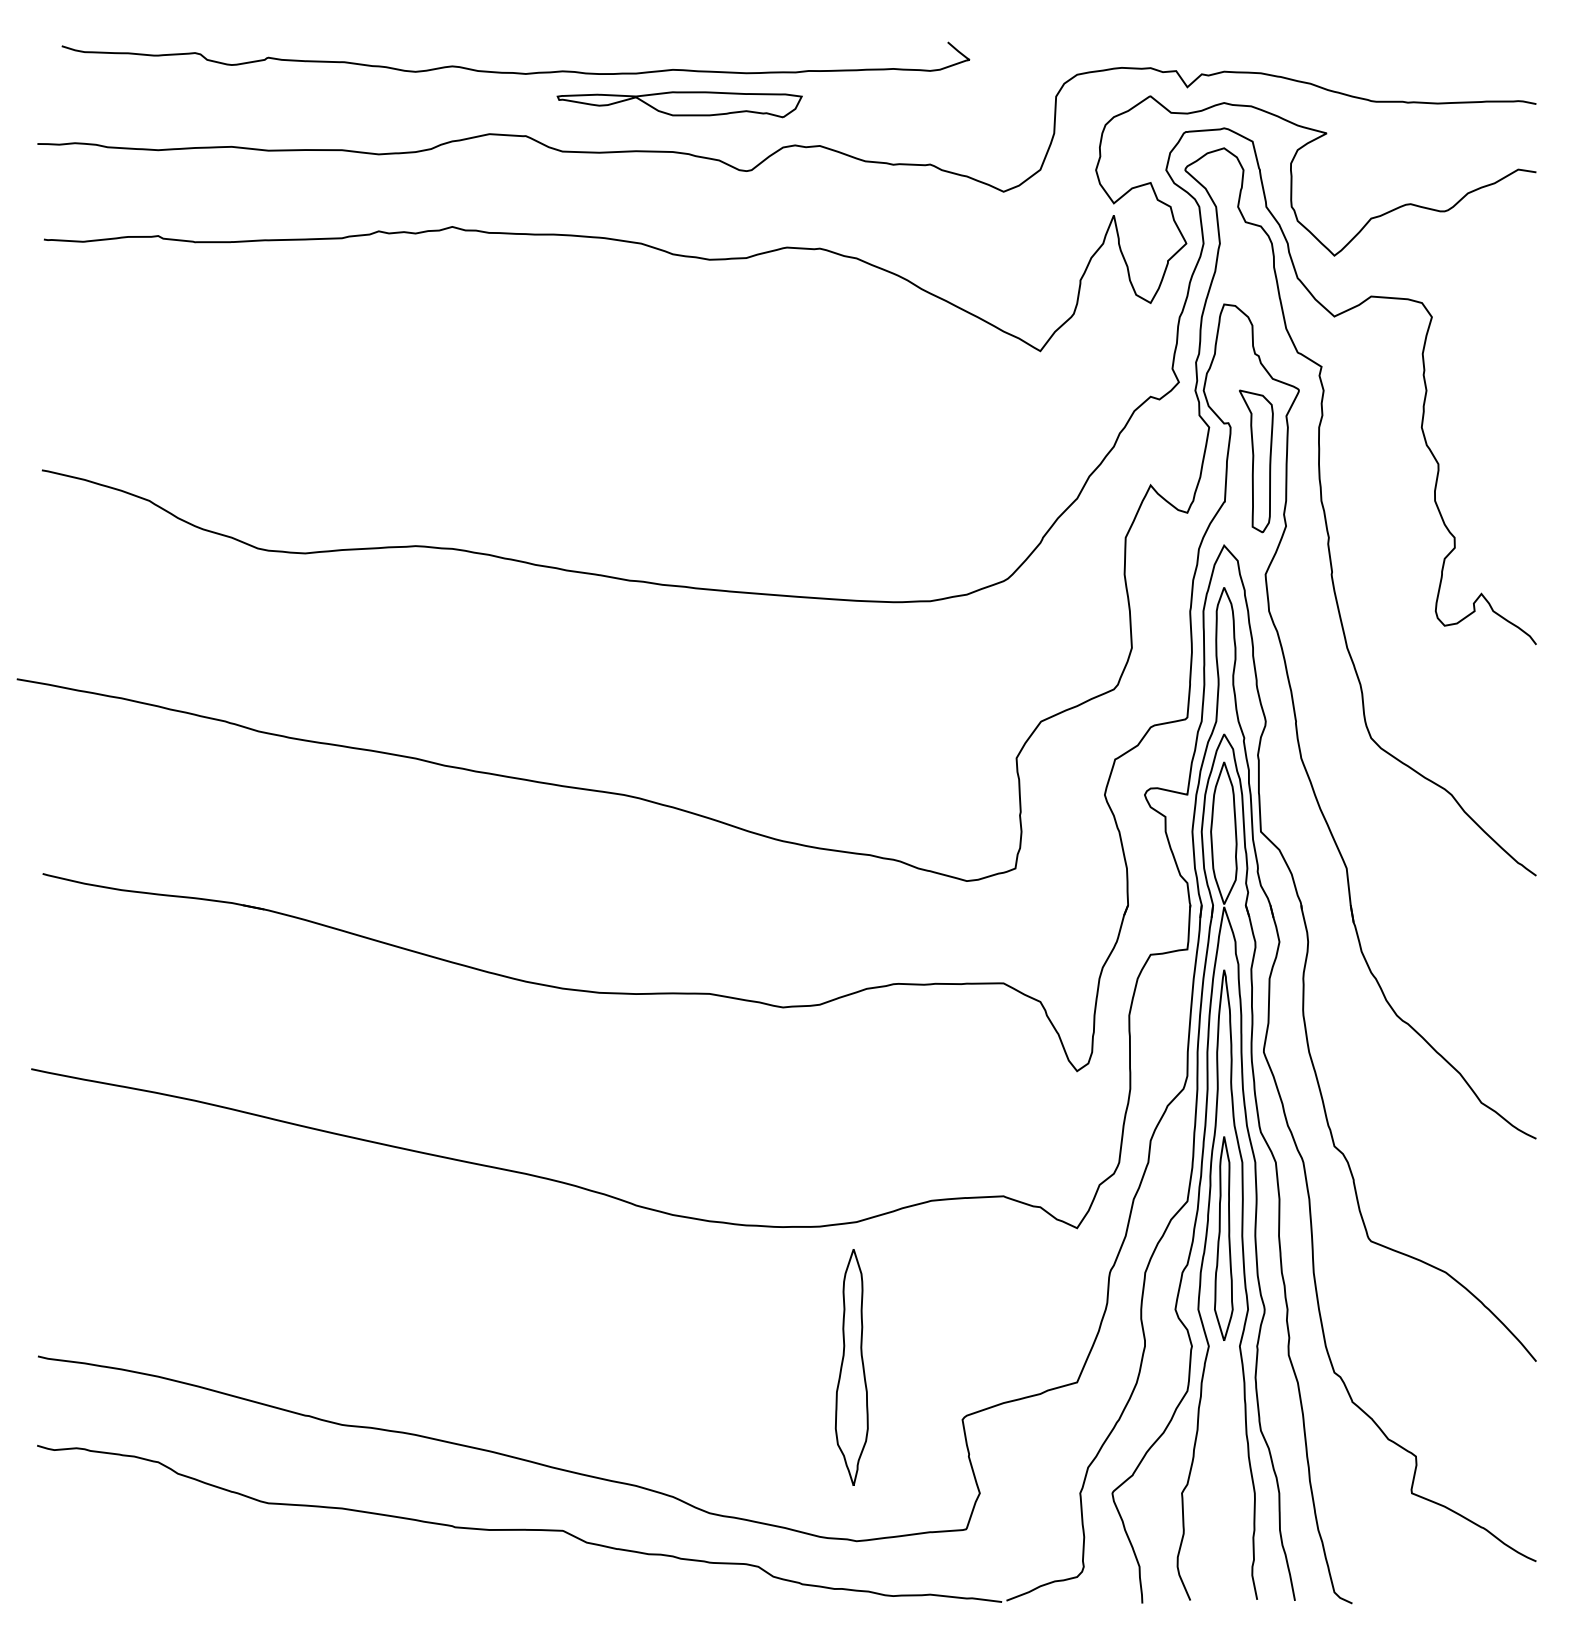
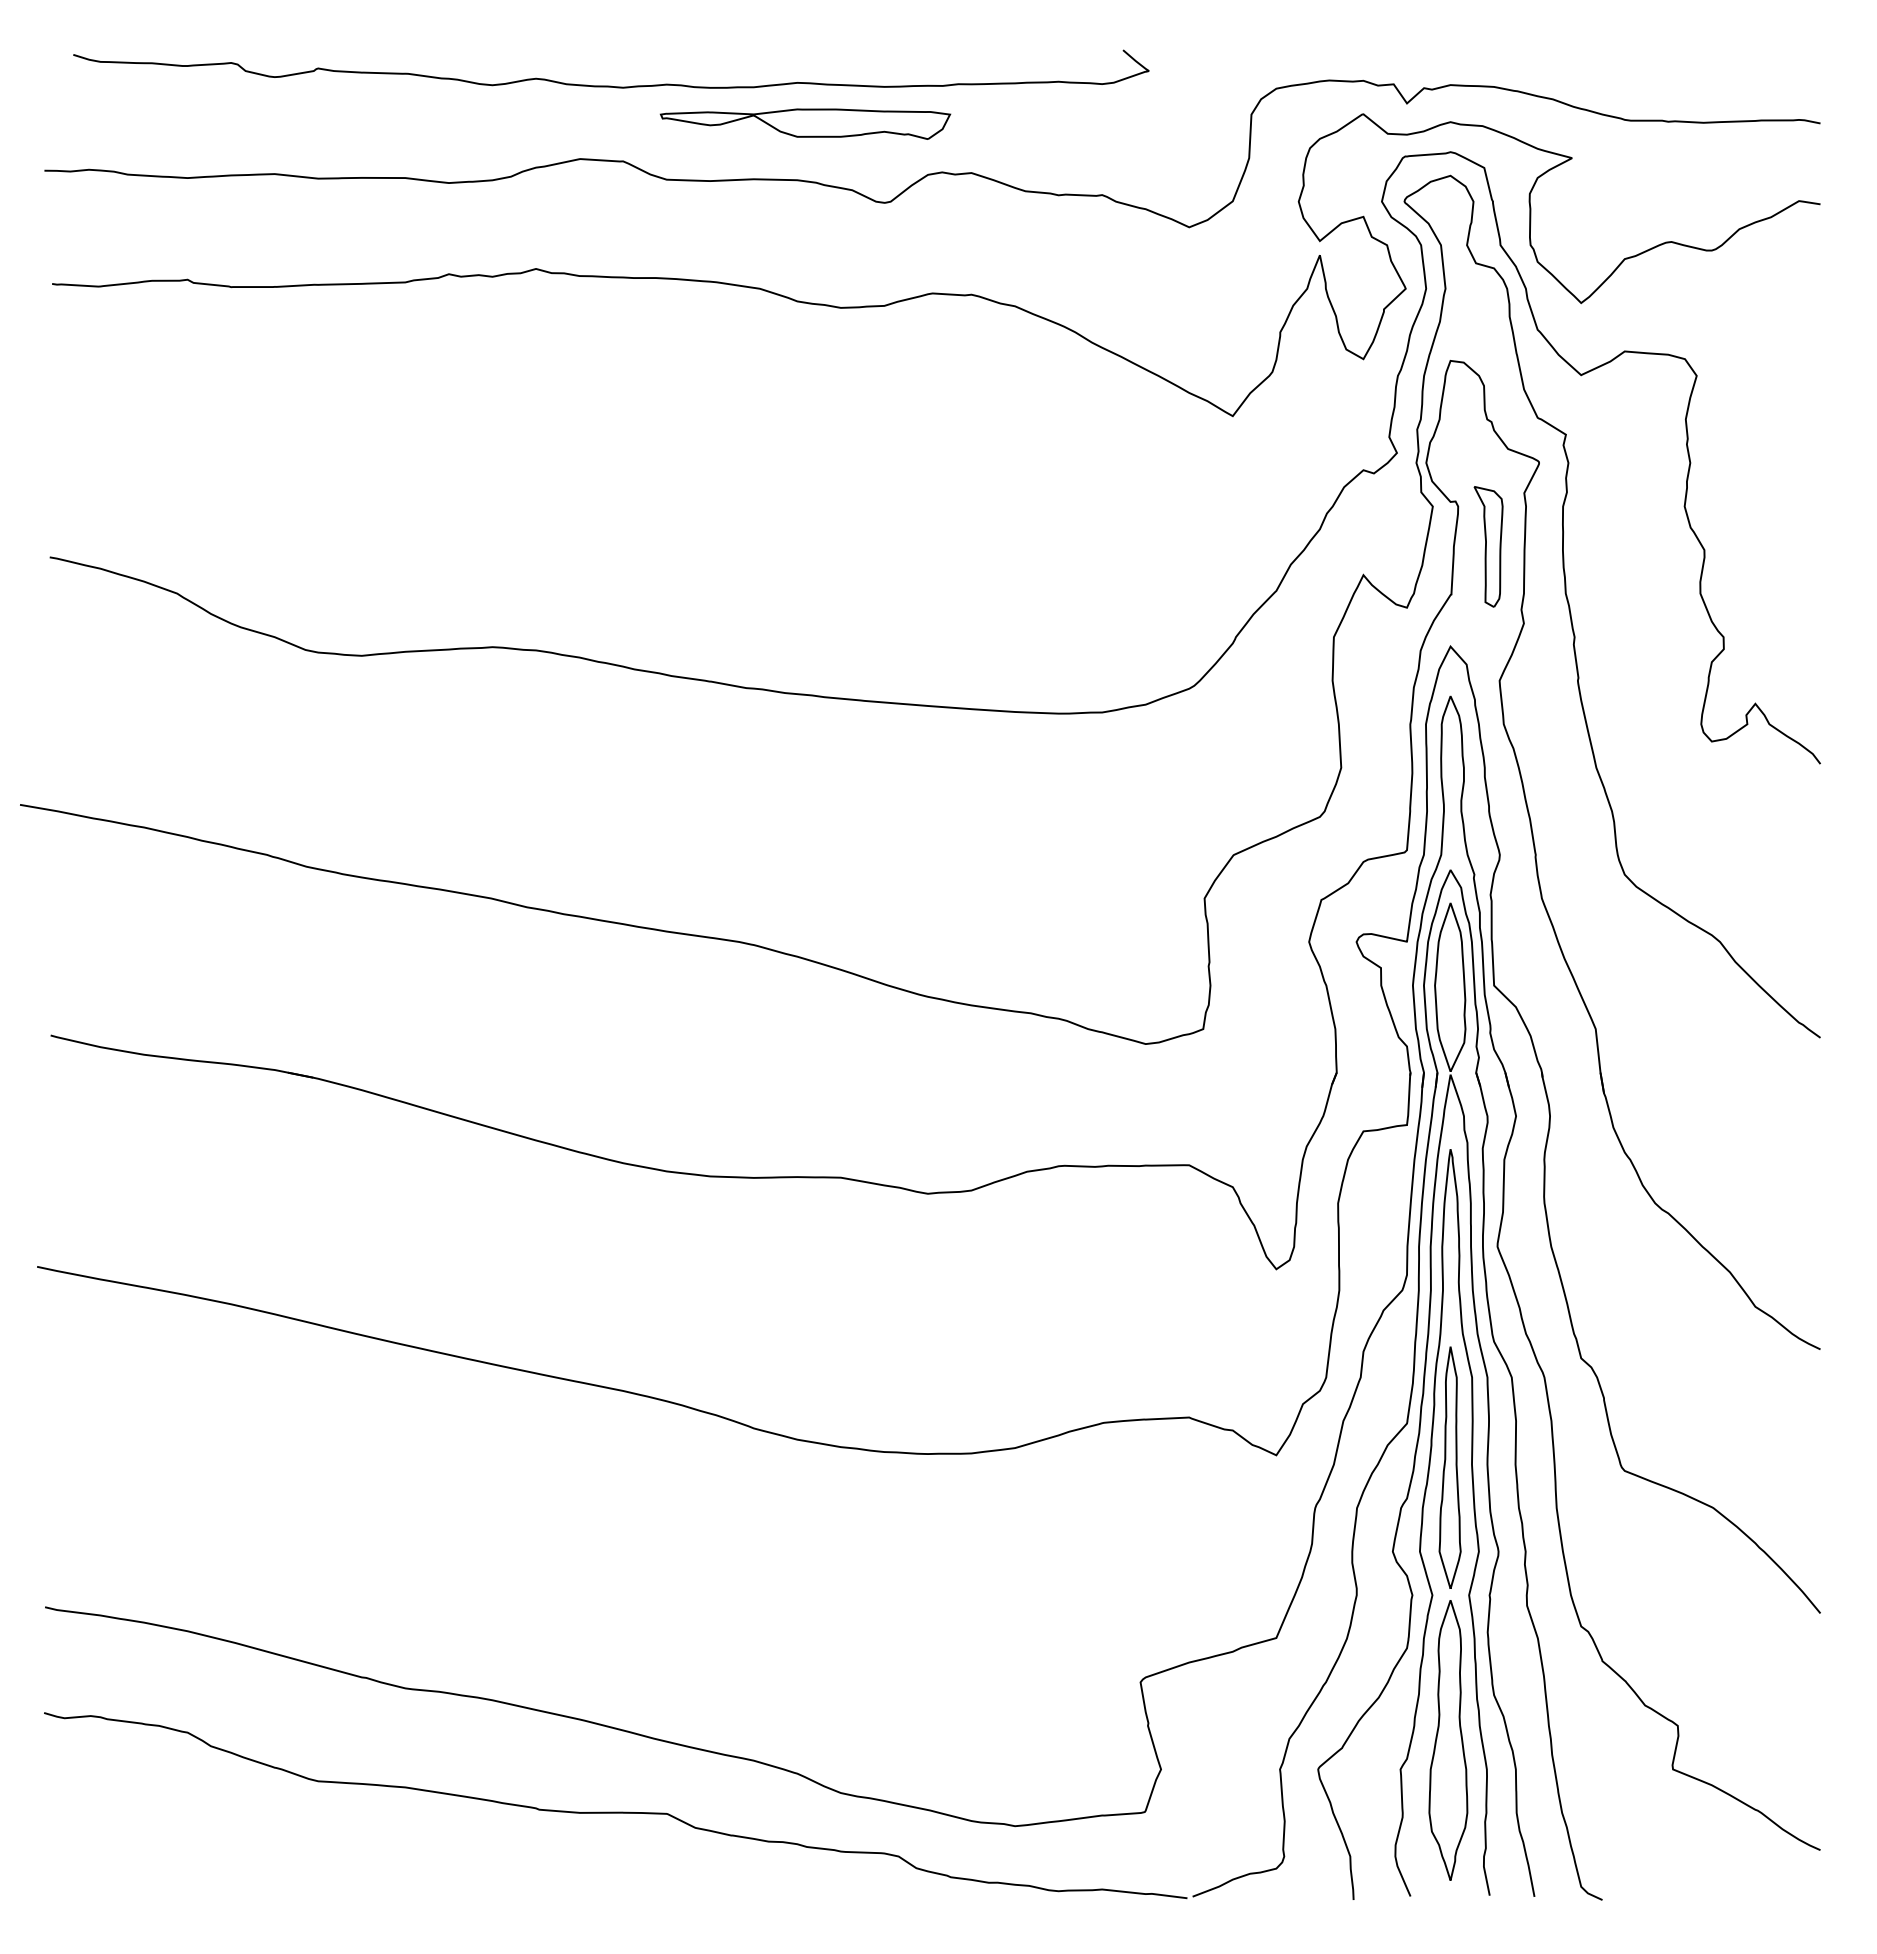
part: (1256, 461) -> (1488, 546), size x0.71
part: (851, 1367) -> (1448, 1740), moved

